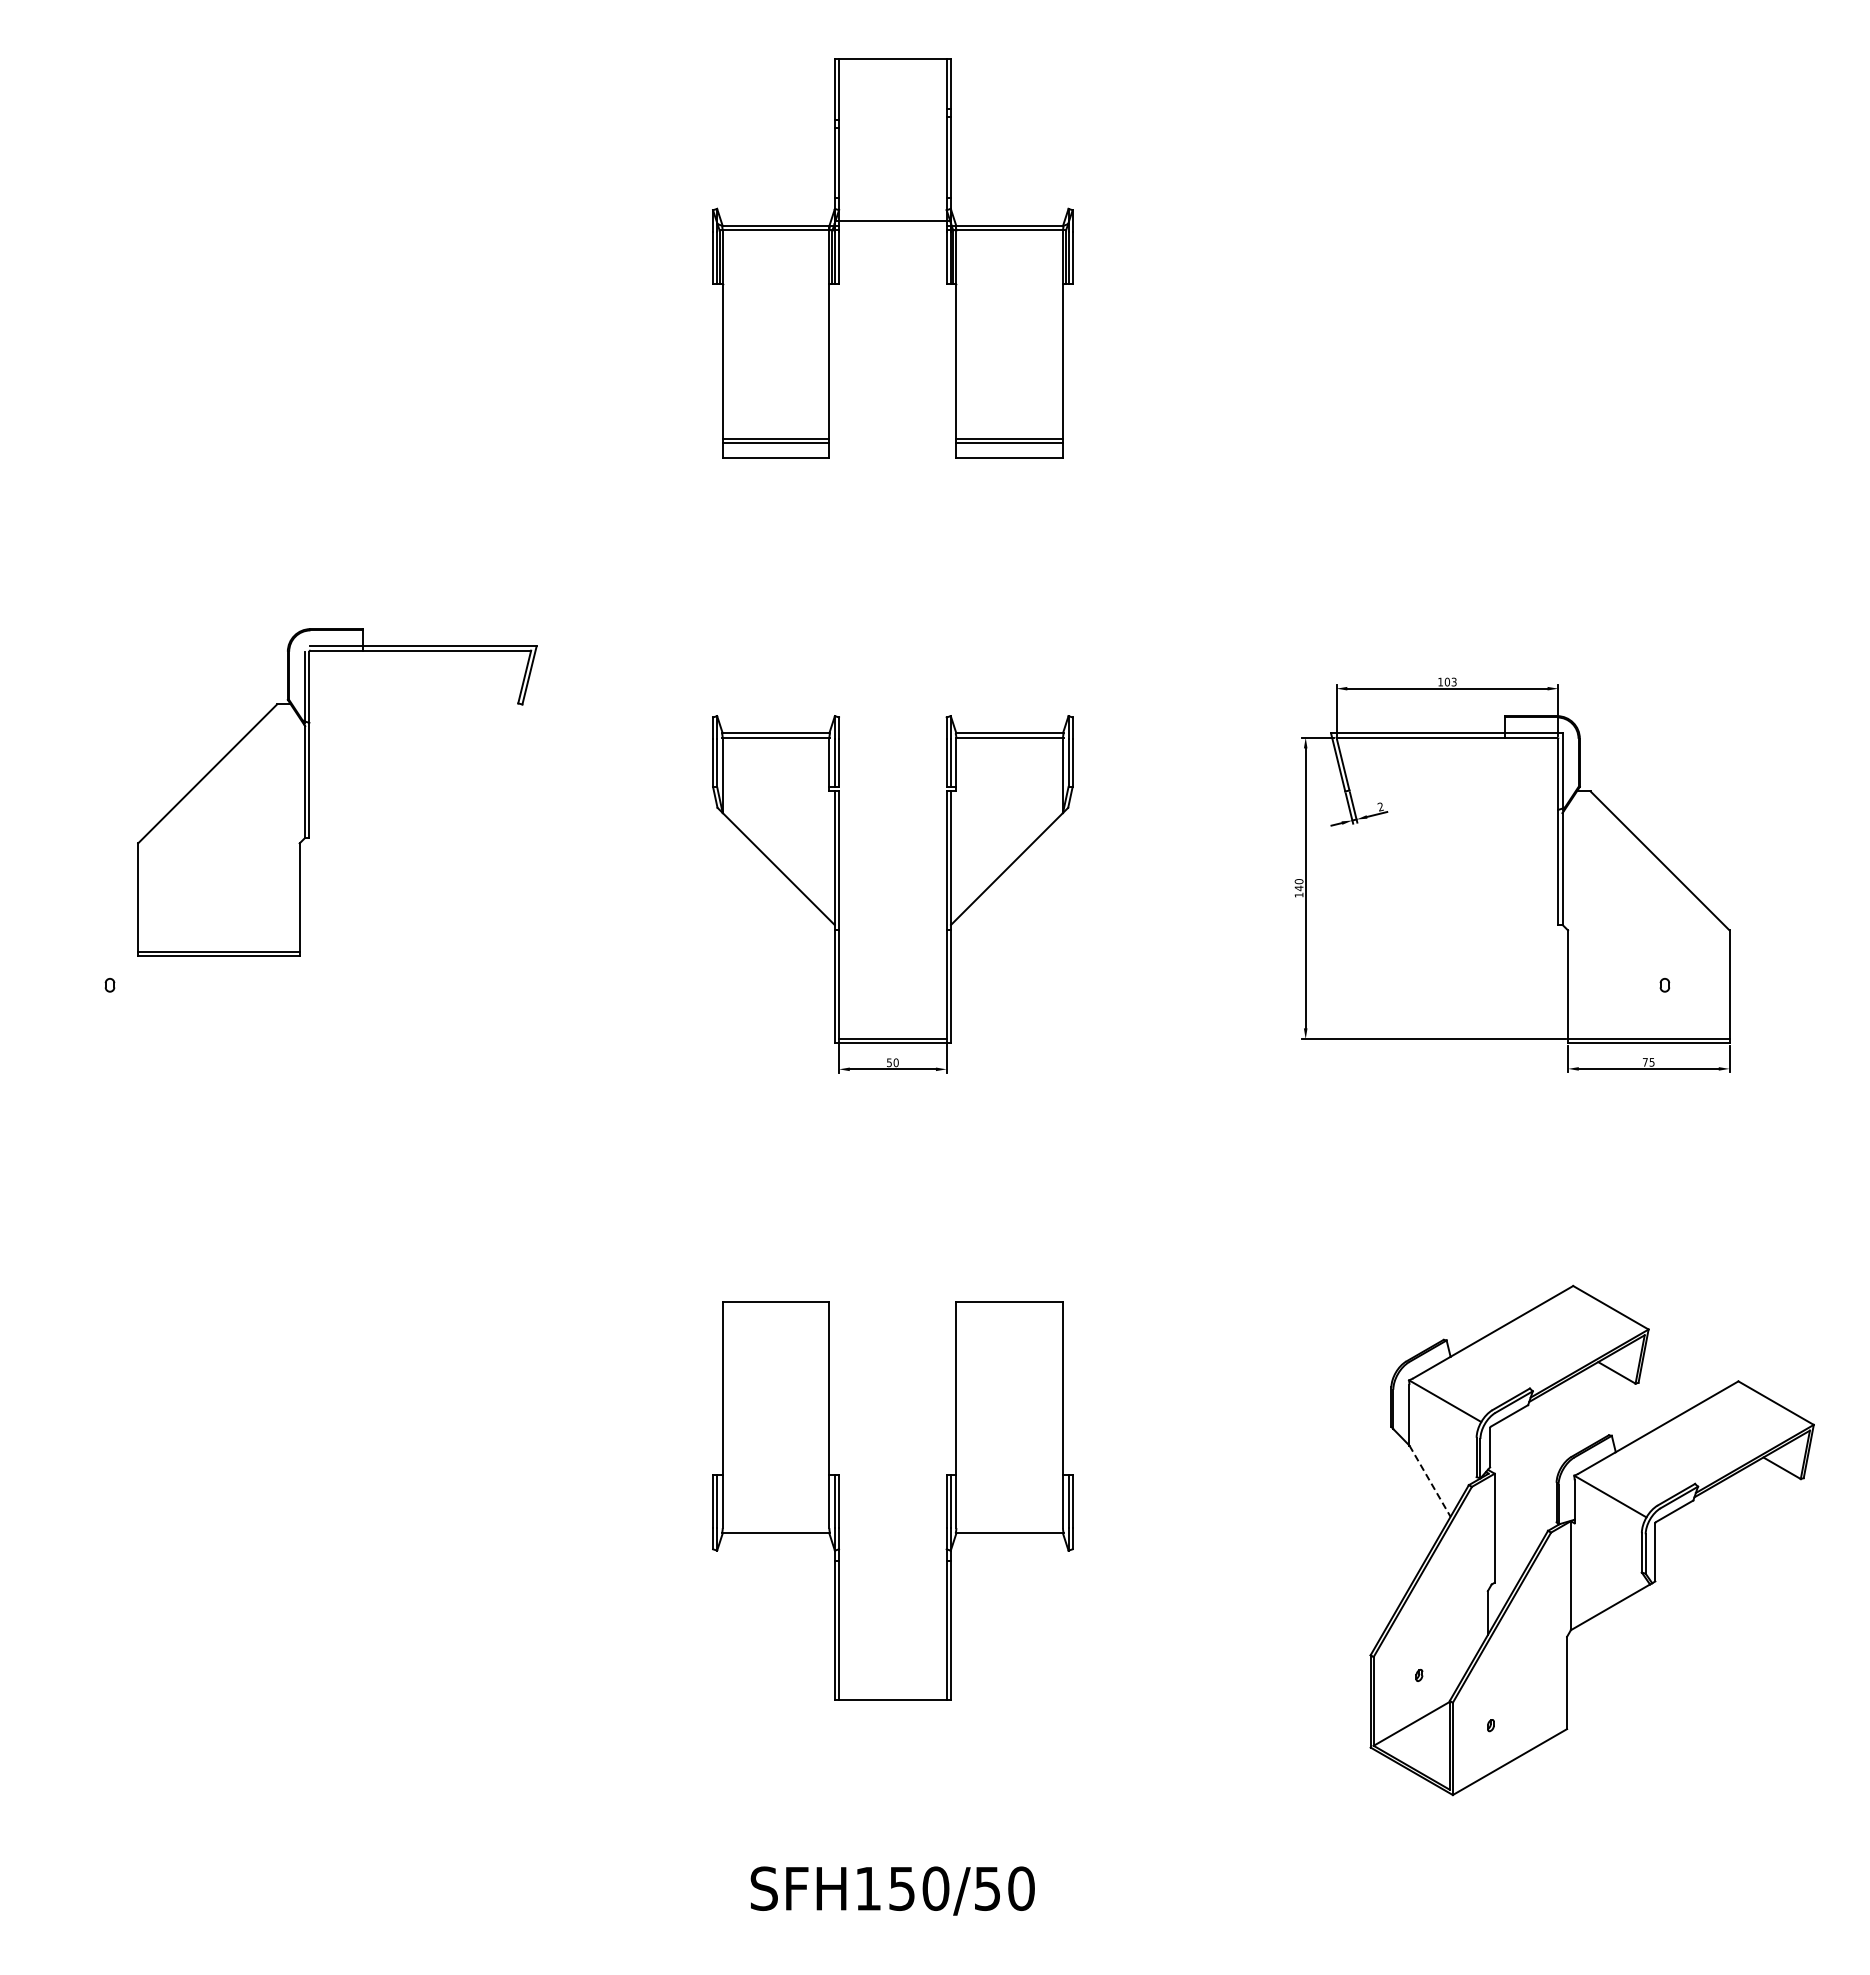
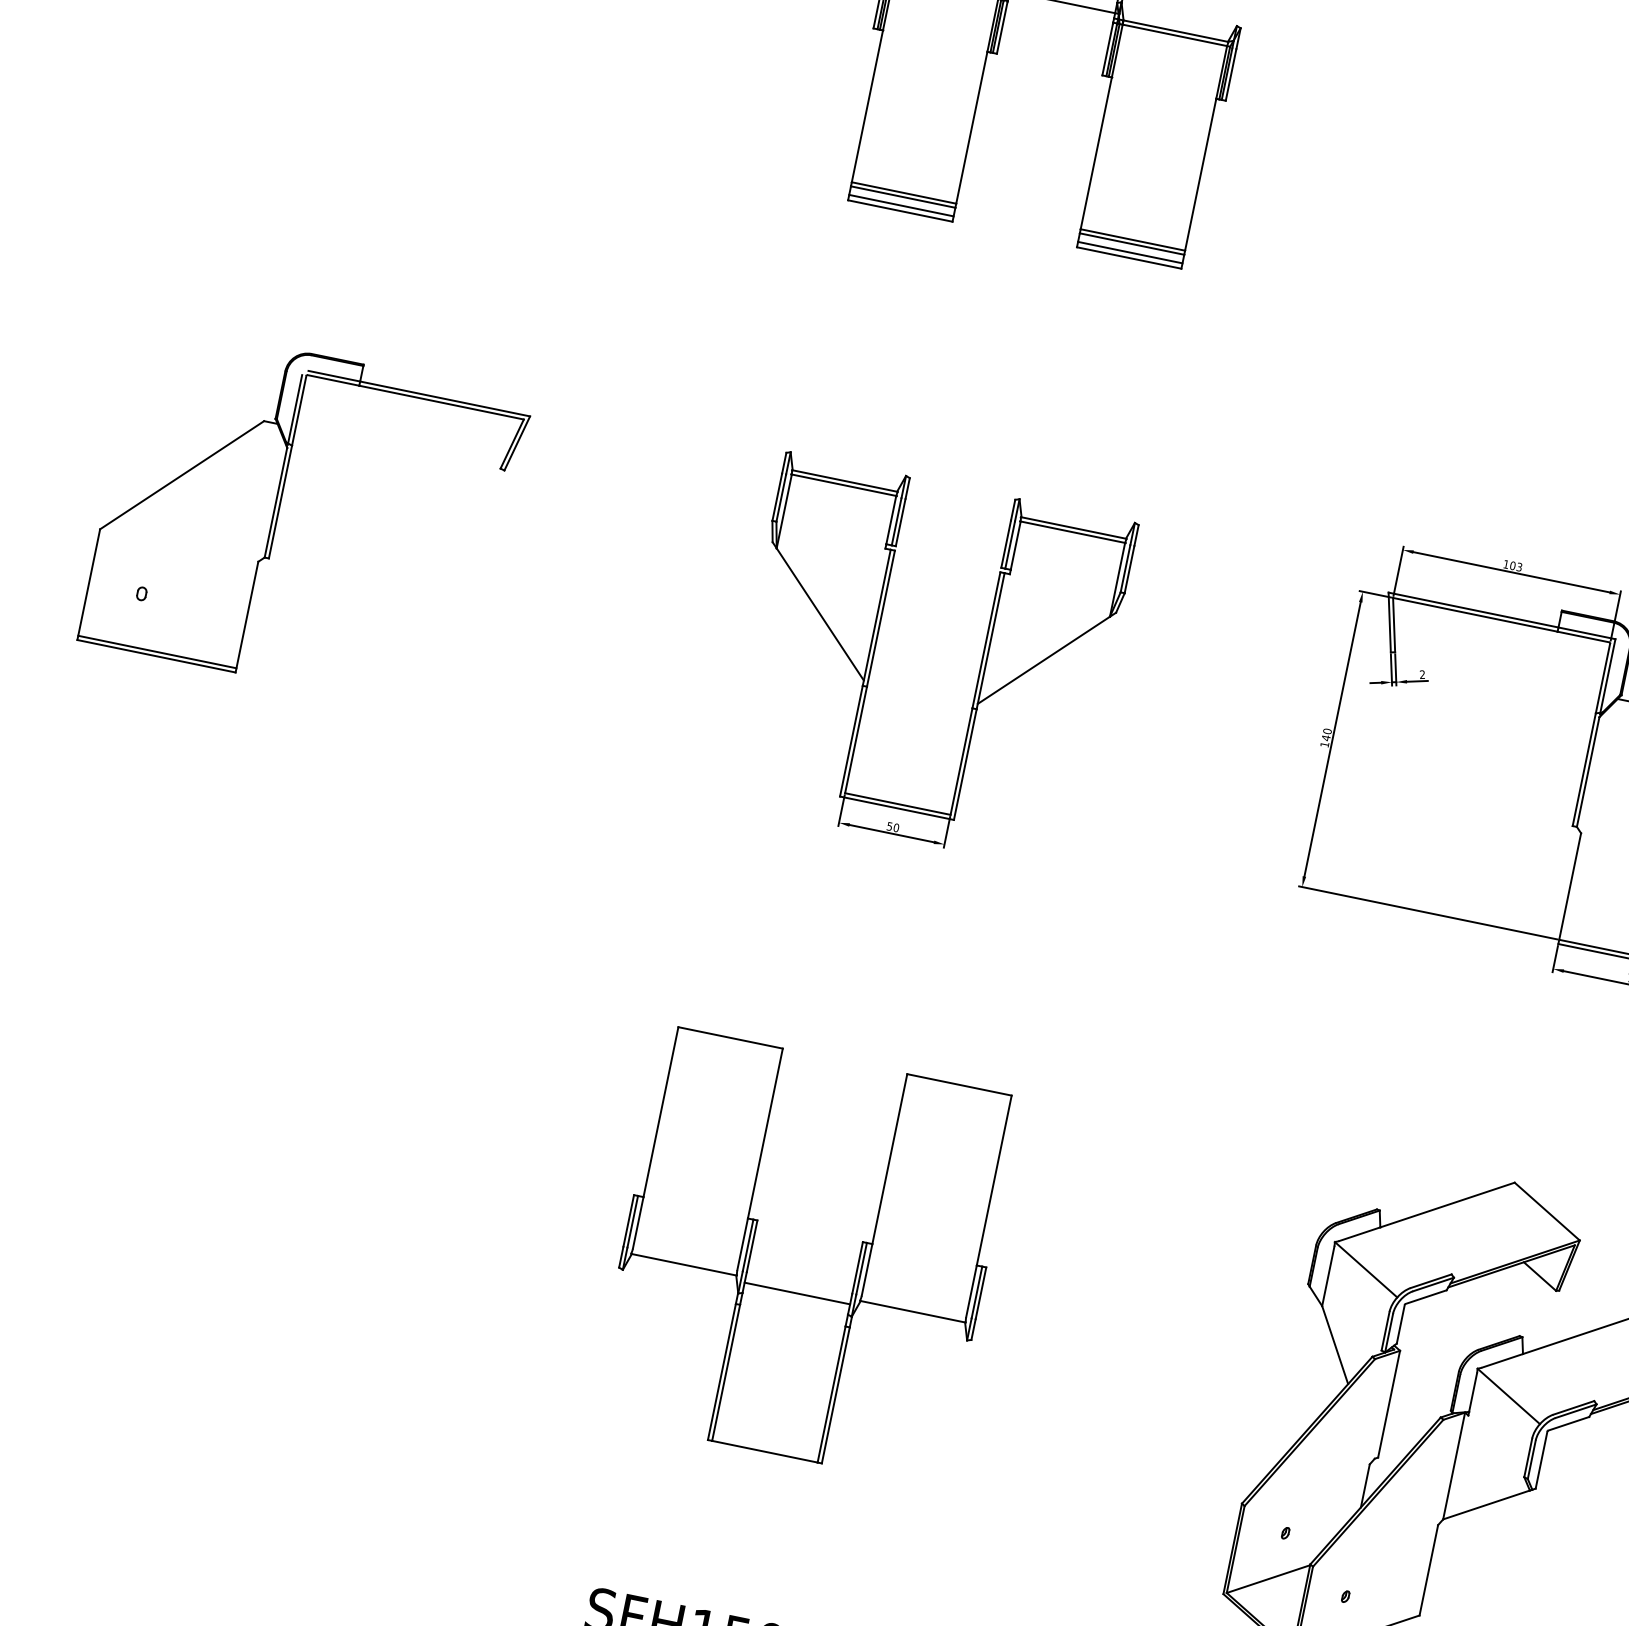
line: (775, 452) -> (900, 205), added
line: (1009, 452) -> (1130, 252), added
part: (309, 792) -> (278, 513), moved
line: (1430, 1481) -> (1335, 1345), dashed -> solid
line: (892, 1538) -> (797, 1293), added

